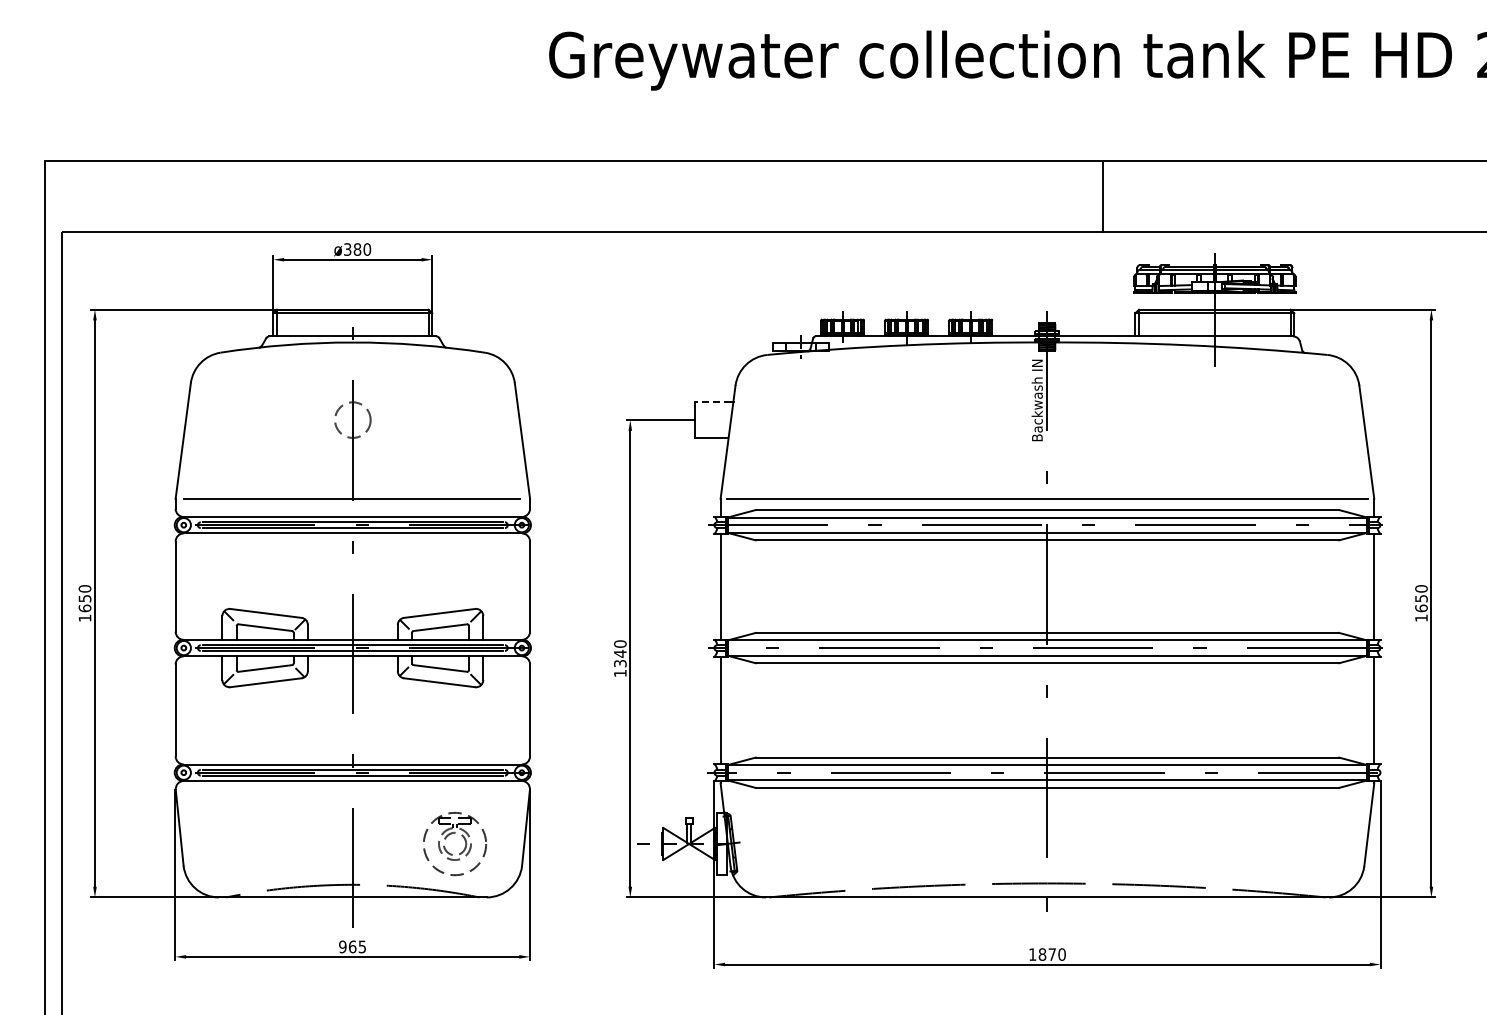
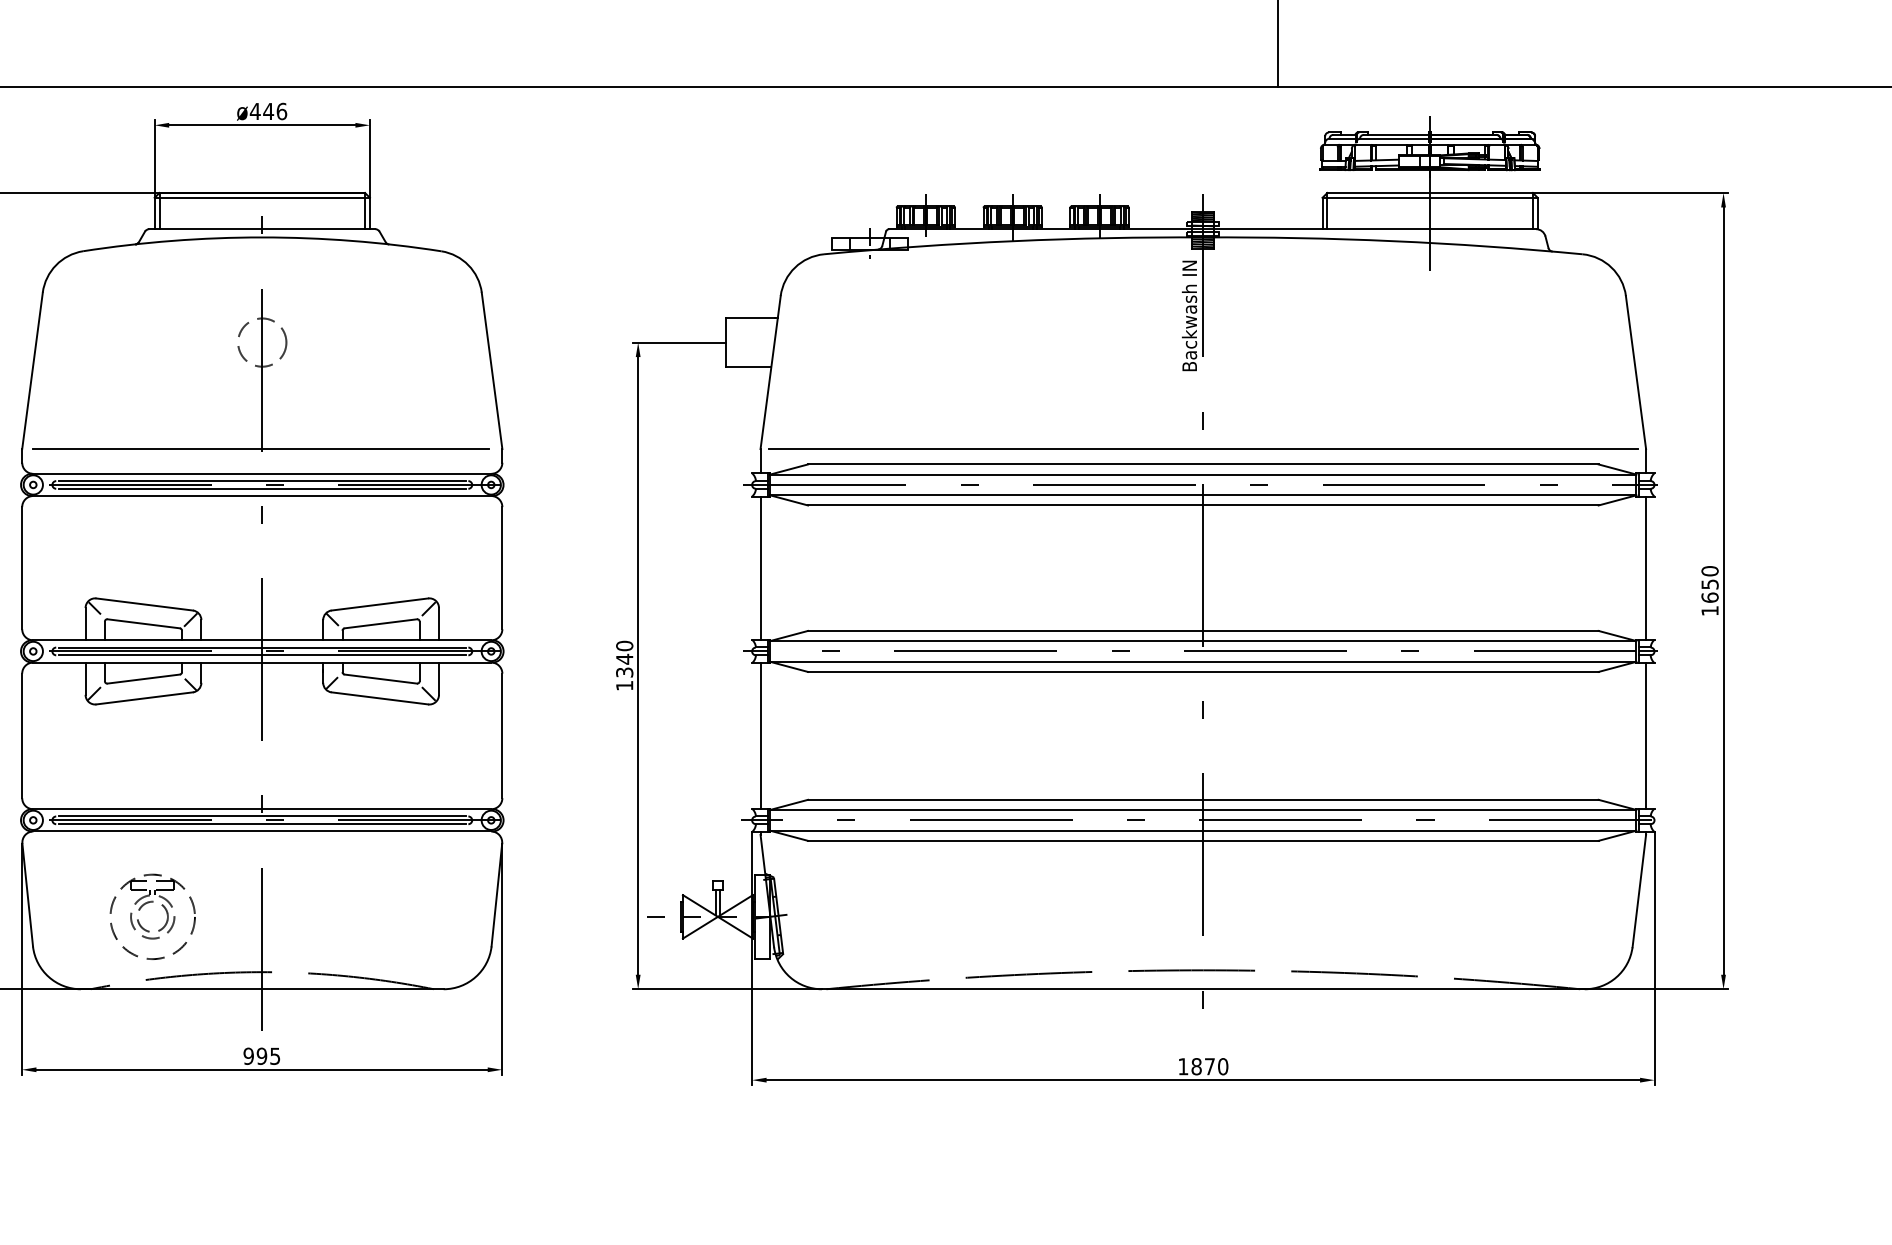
text: (357, 249) -> (268, 111), ø380 -> ø446
line: (713, 402) -> (750, 318), dashed -> solid
part: (462, 850) -> (162, 925), moved
text: (352, 946) -> (261, 1055), 965 -> 995

